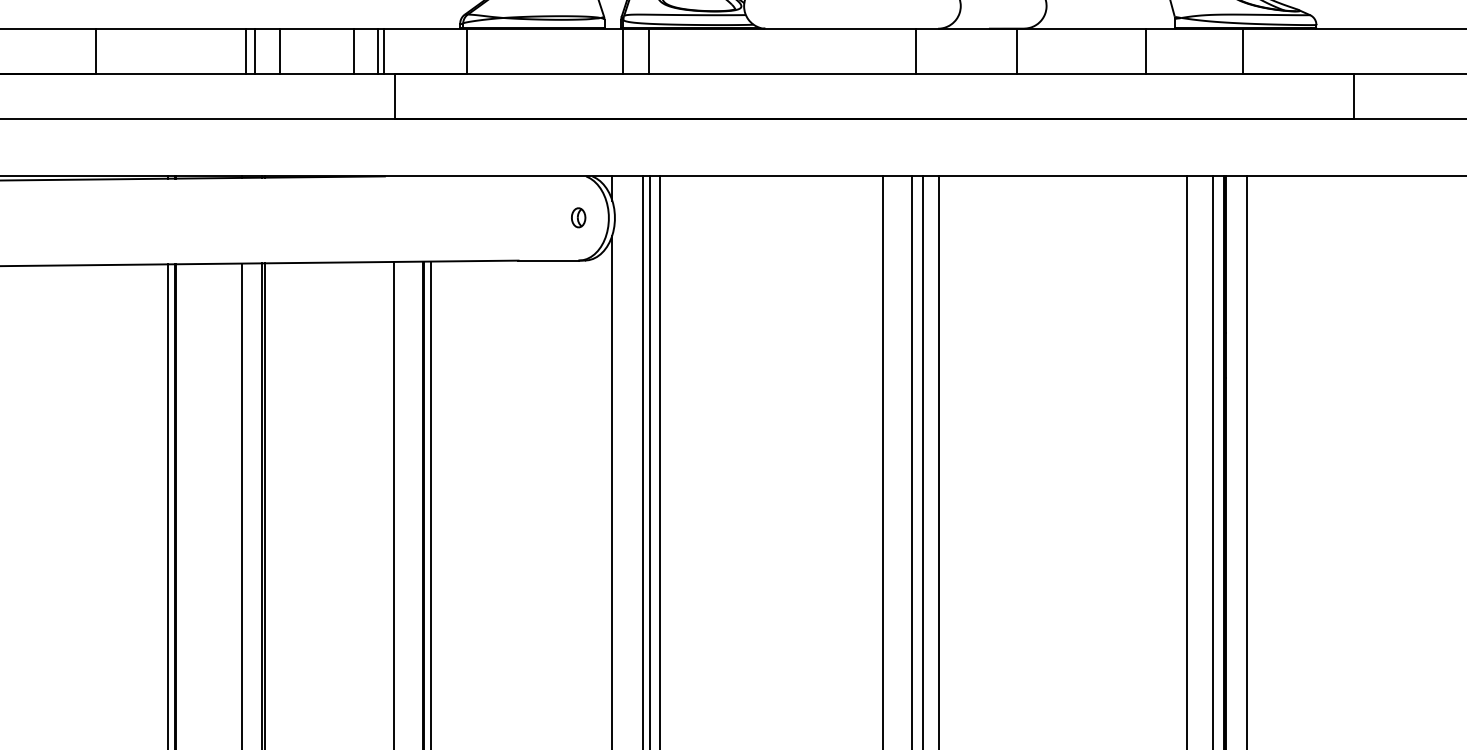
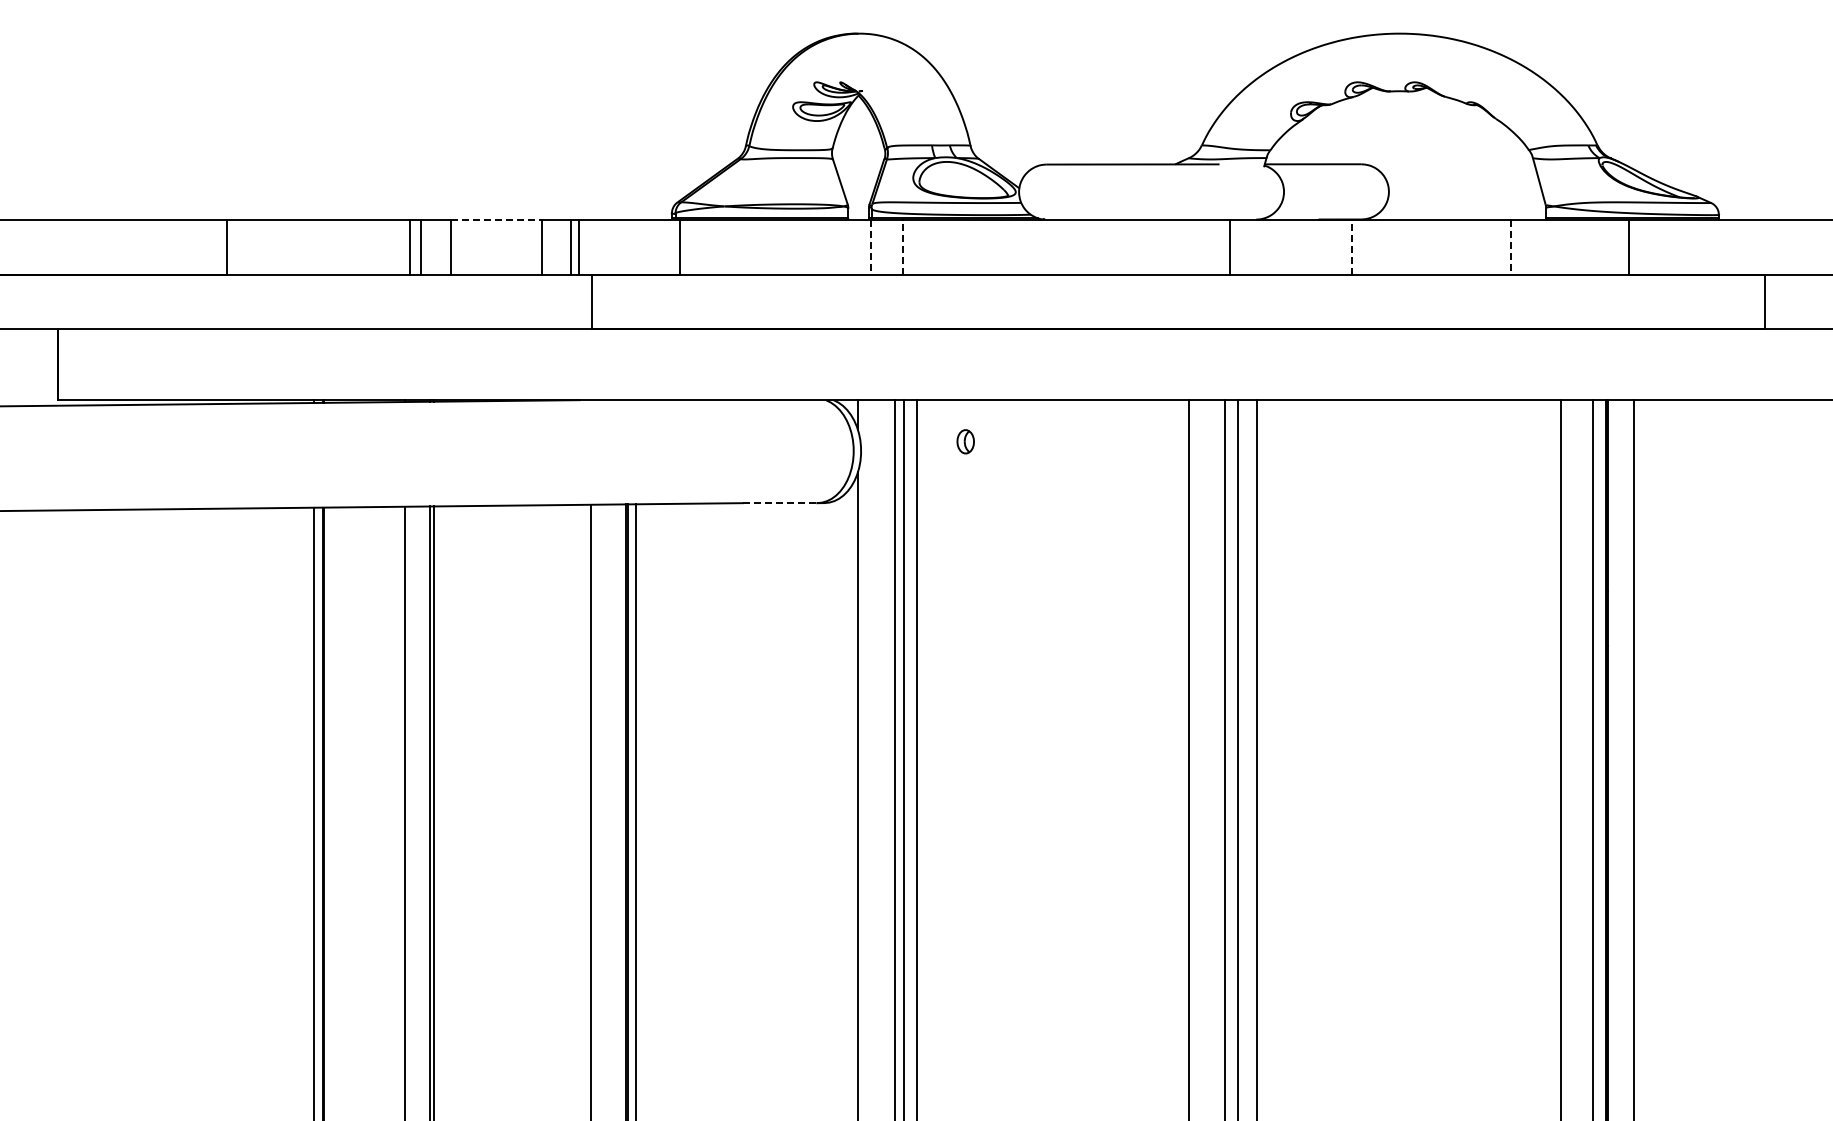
line: (316, 28) -> (496, 219), solid -> dashed
line: (648, 50) -> (902, 246), solid -> dashed
line: (1016, 50) -> (1352, 246), solid -> dashed
line: (622, 51) -> (870, 247), solid -> dashed
line: (1145, 51) -> (1510, 247), solid -> dashed
part: (578, 217) -> (965, 441), moved
line: (549, 260) -> (780, 503), solid -> dashed

